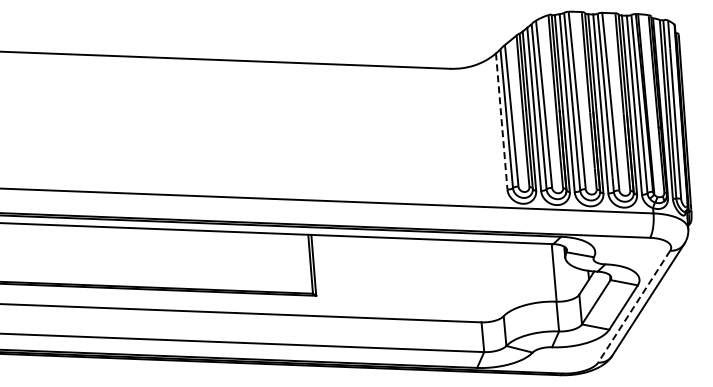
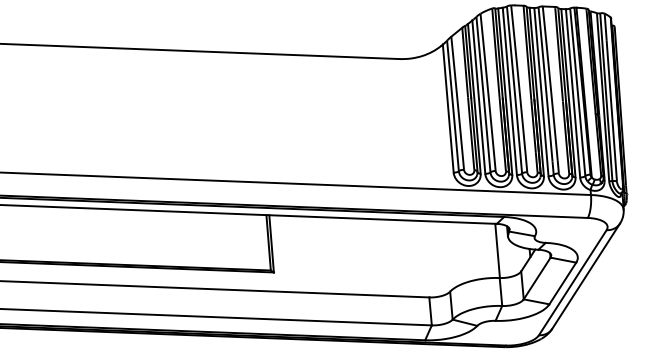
line: (501, 122) -> (448, 109), dashed -> solid
line: (633, 307) -> (572, 283), dashed -> solid

